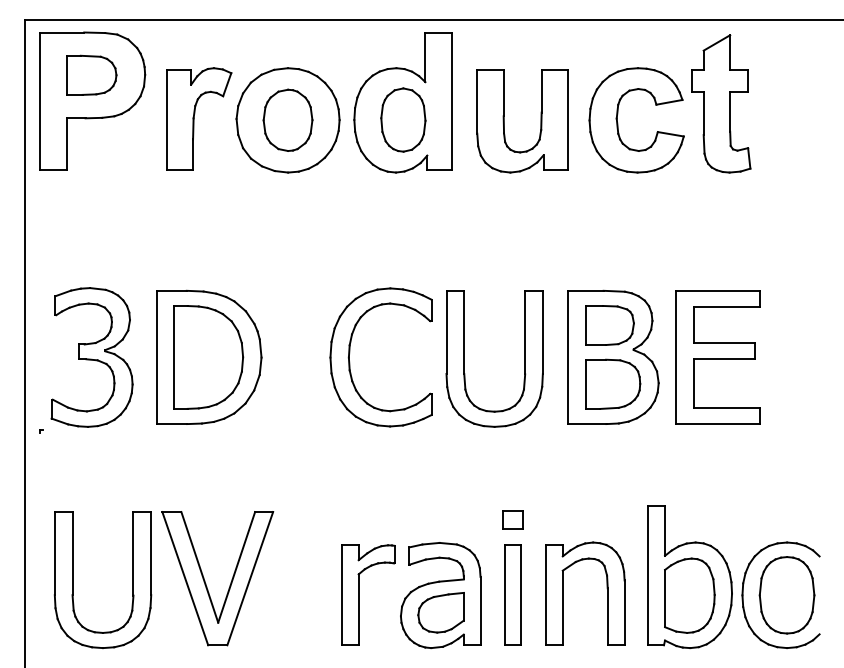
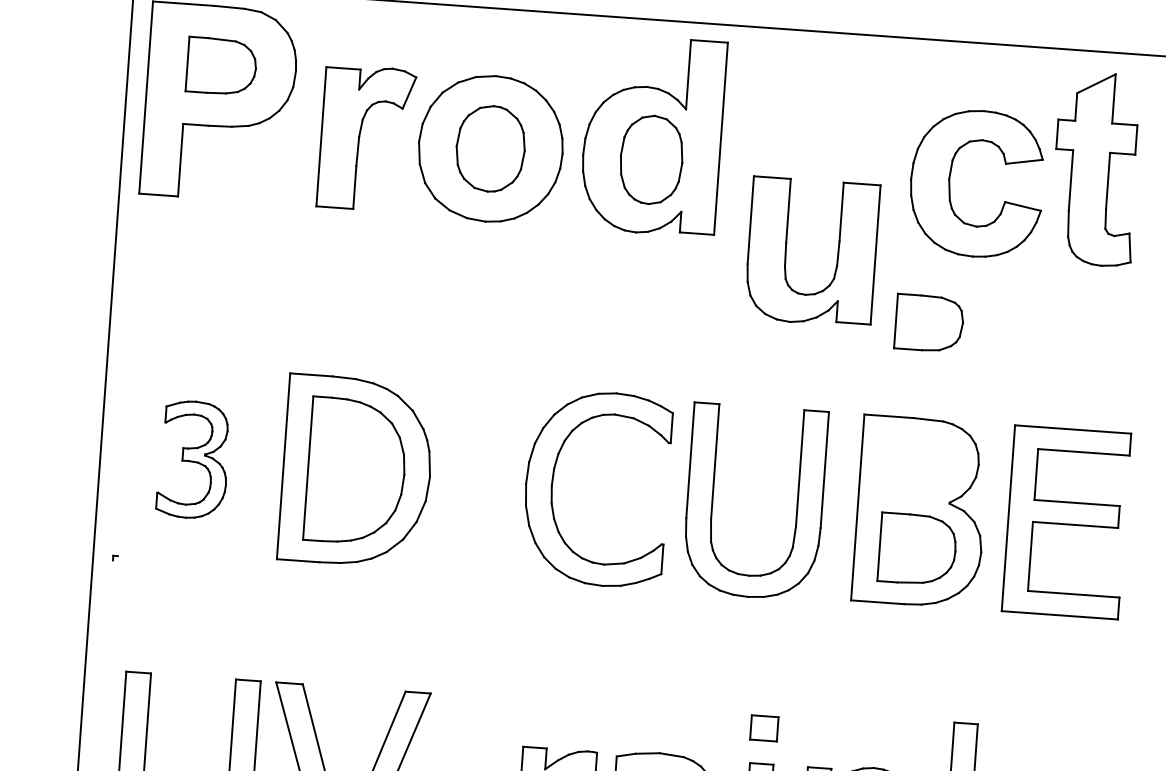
part: (504, 121) -> (786, 250), moved
part: (609, 325) -> (928, 323), moved
part: (91, 357) -> (192, 459), size x0.6

